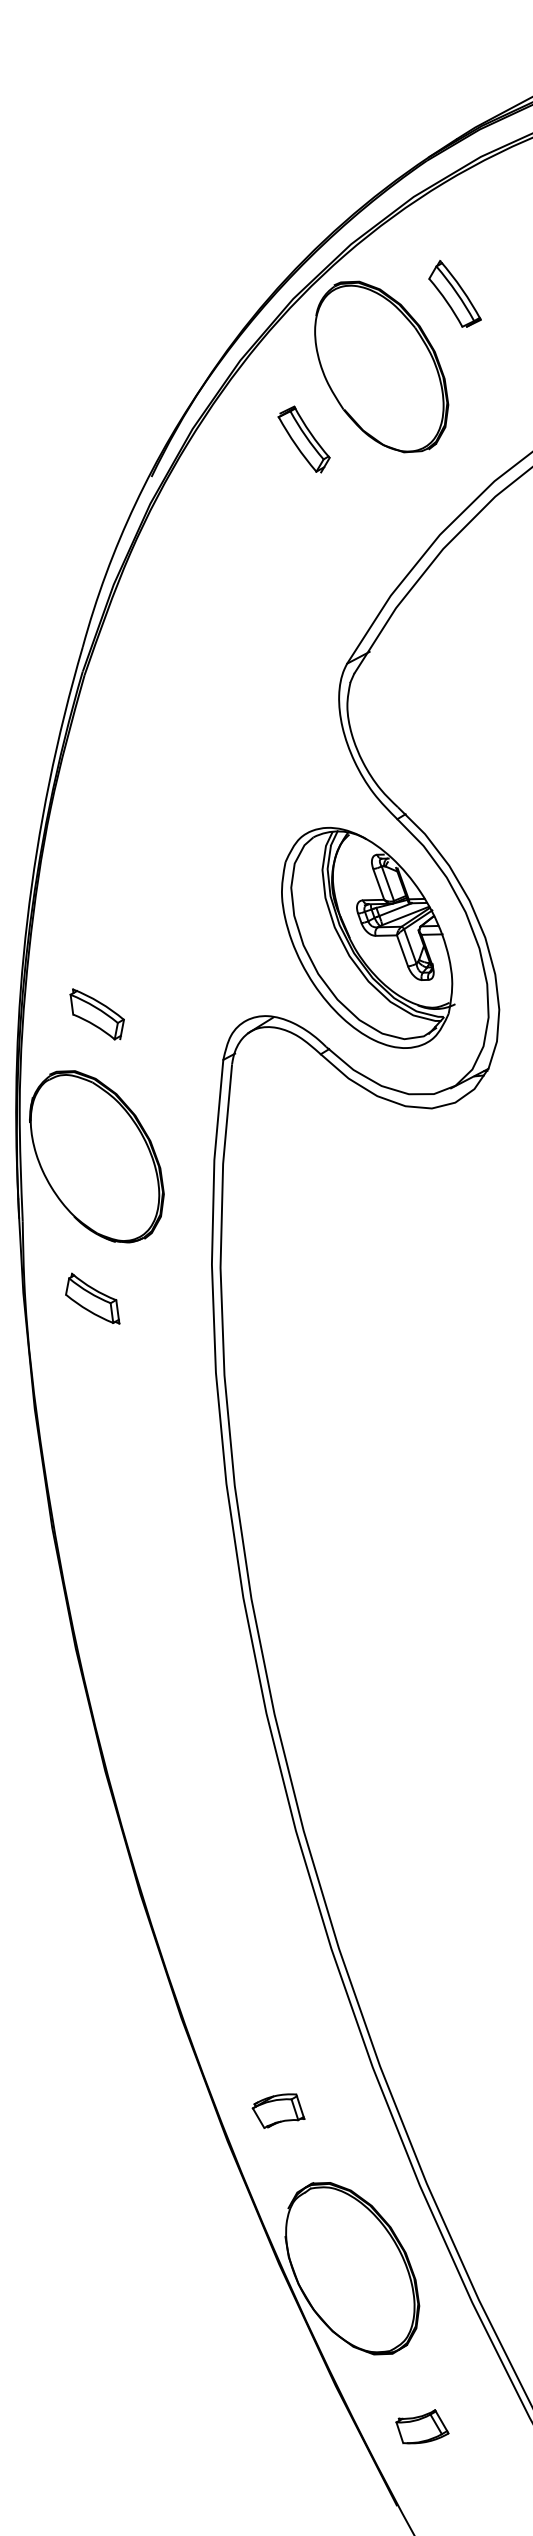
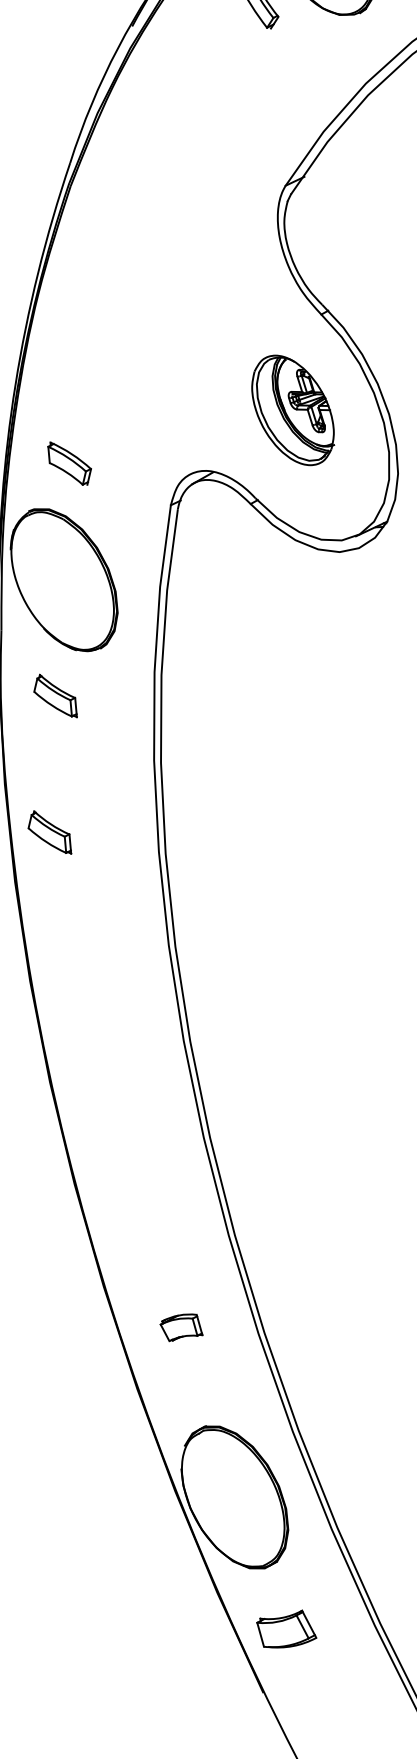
part: (368, 937) -> (293, 410), size x0.6
part: (92, 1465) -> (50, 832), added
part: (278, 2110) -> (181, 1327), moved
part: (422, 2426) -> (286, 1628), size x1.4

